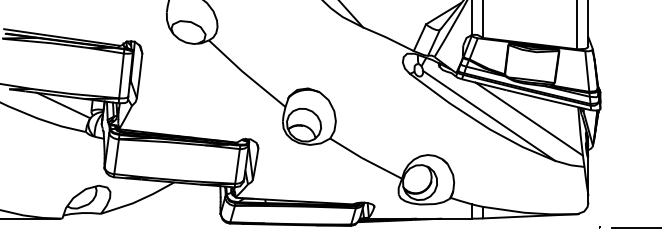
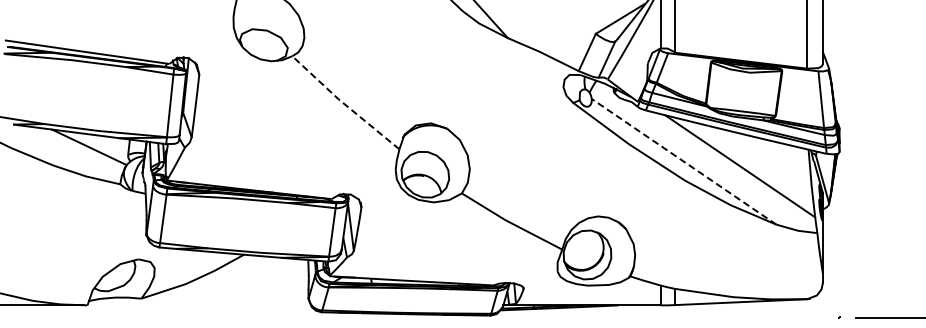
line: (246, 74) -> (344, 103), solid -> dashed
line: (489, 115) -> (684, 161), solid -> dashed

